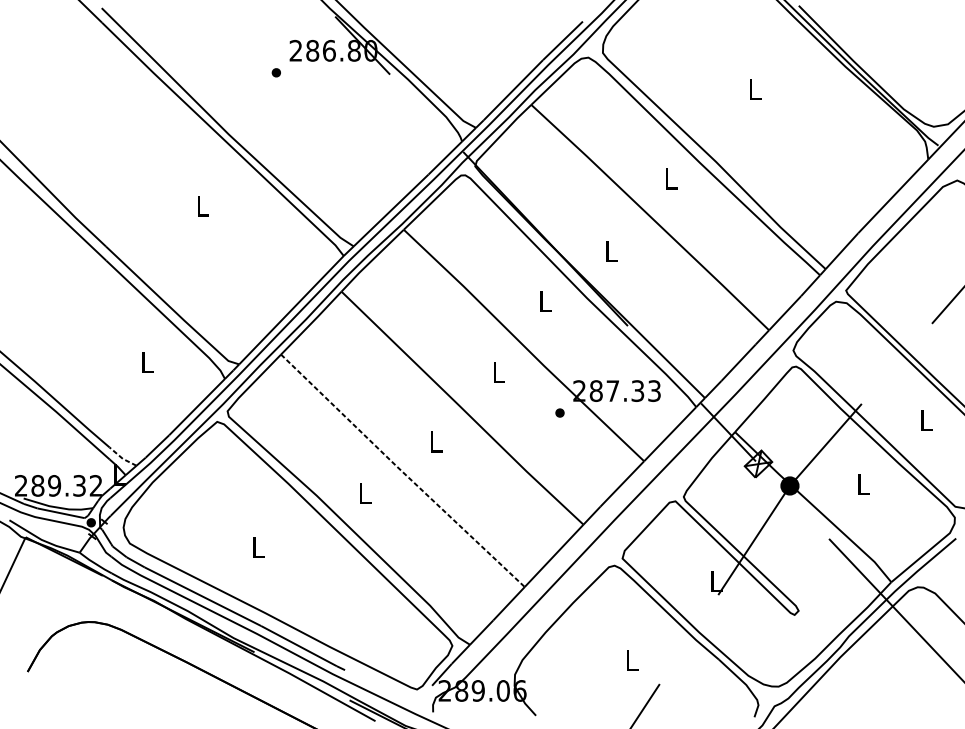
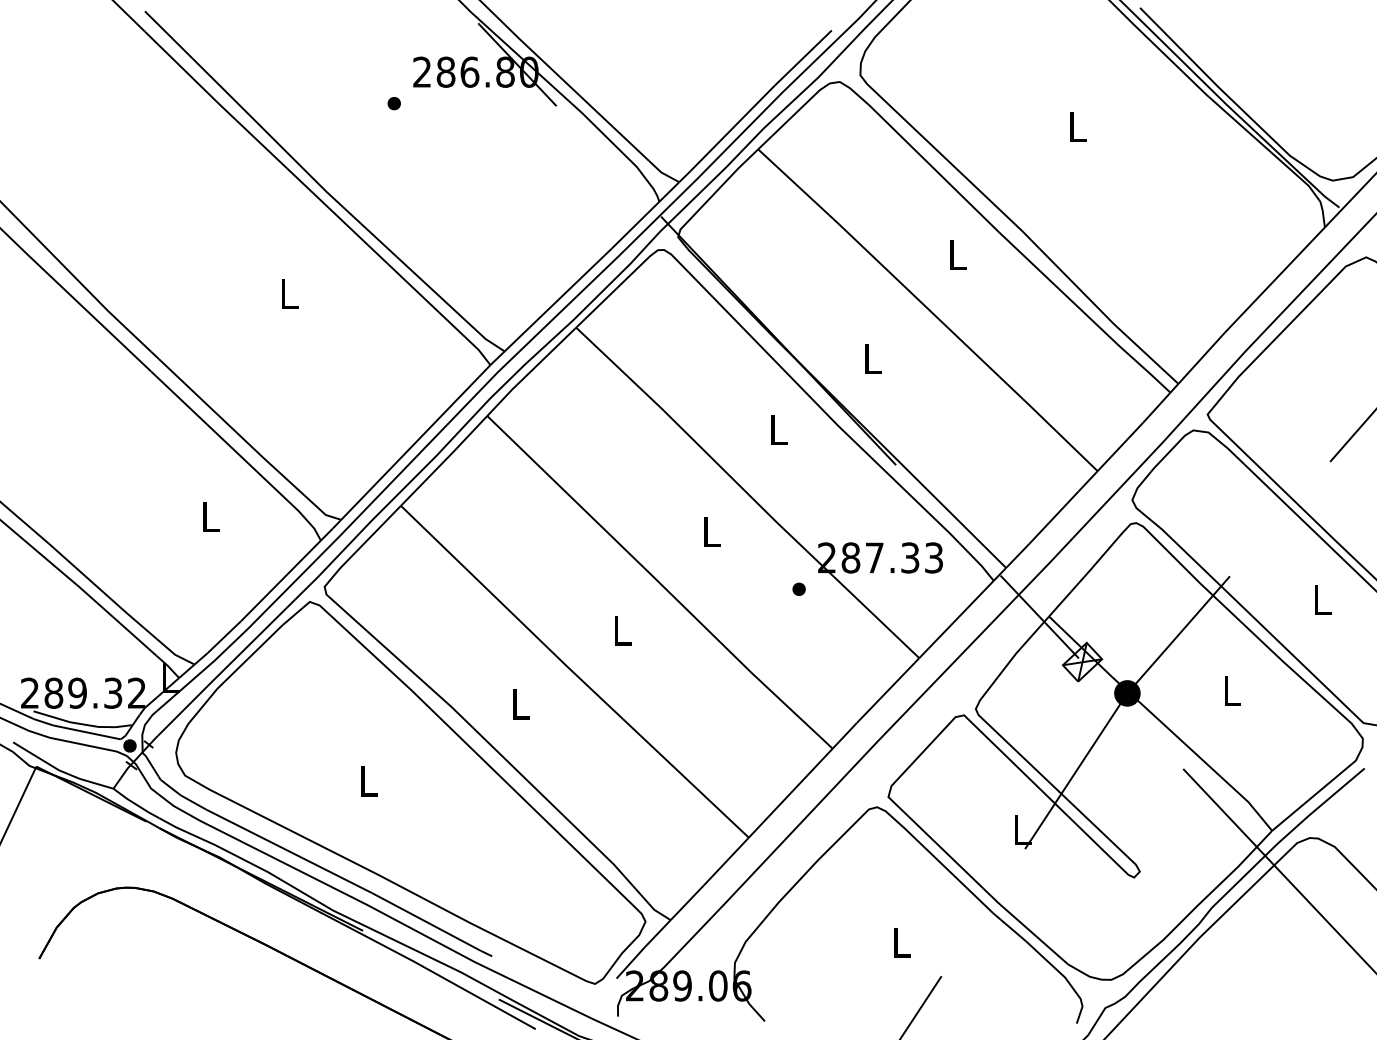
line: (121, 458) -> (173, 653), dashed -> solid
line: (402, 471) -> (574, 672), dashed -> solid

